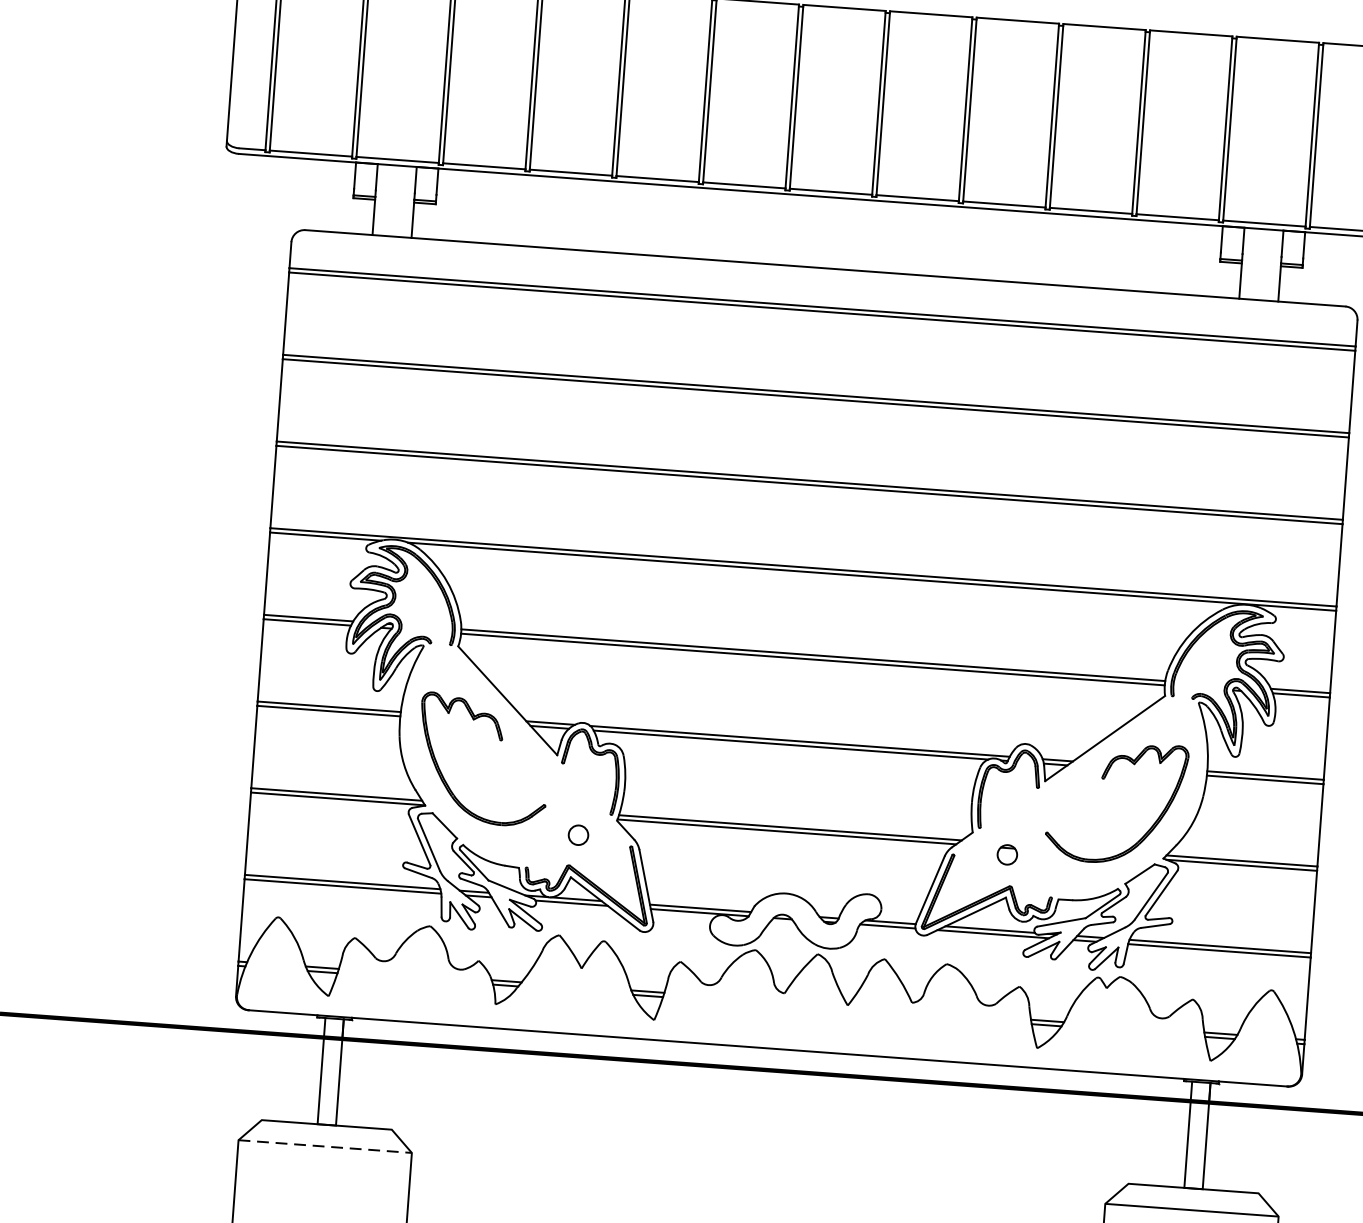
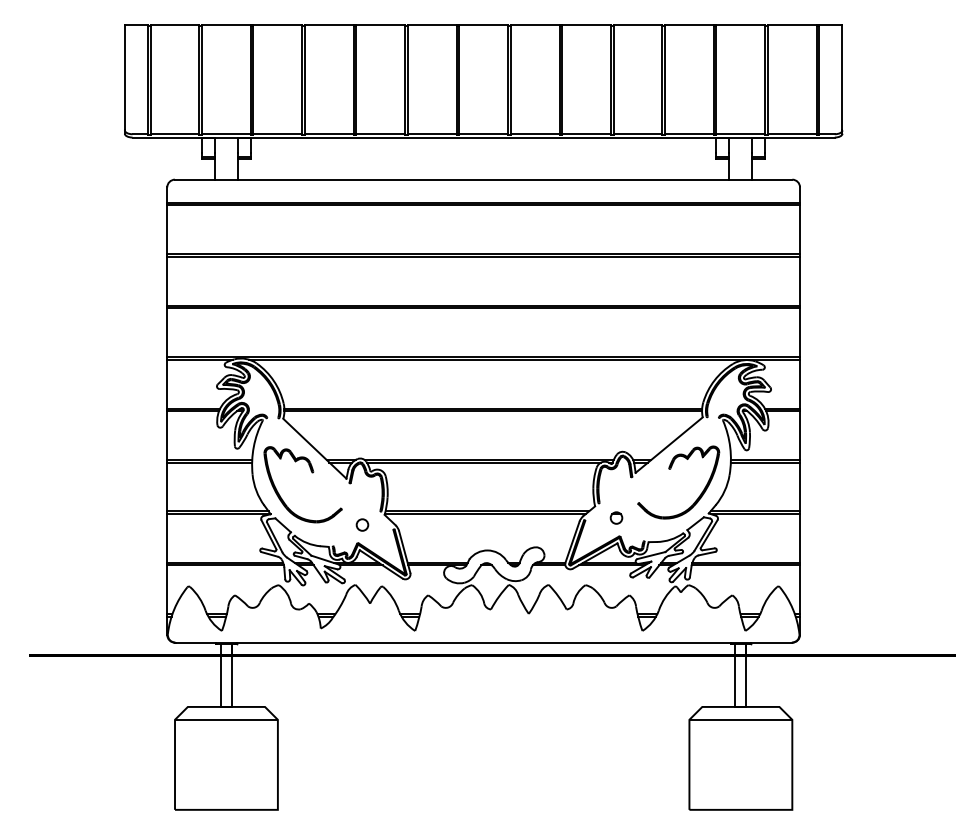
line: (325, 1146) -> (226, 719), dashed -> solid

